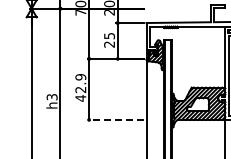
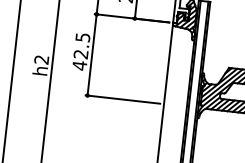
text: (80, 77) -> (82, 37), 42.9 -> 42.5
text: (52, 97) -> (42, 60), h3 -> h2
line: (115, 119) -> (122, 99), dashed -> solid

